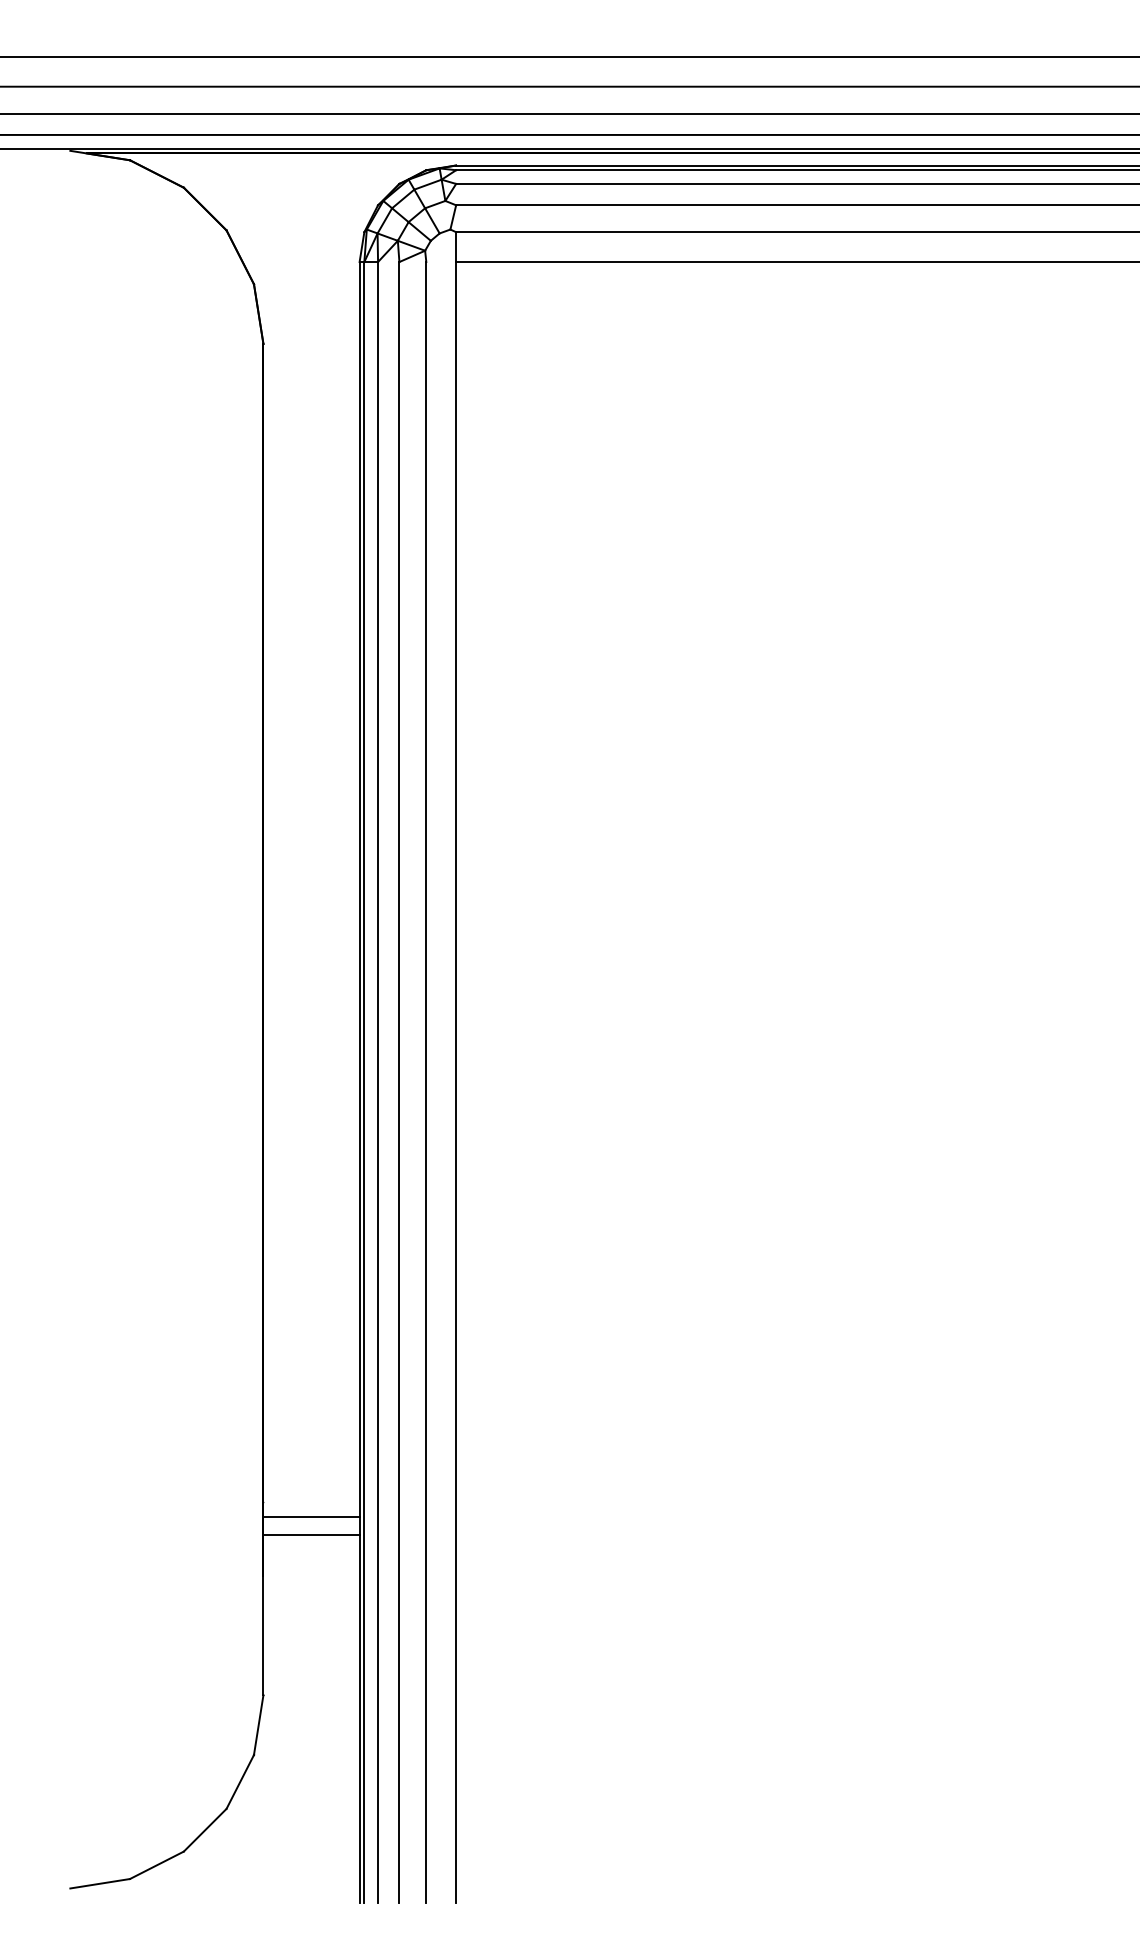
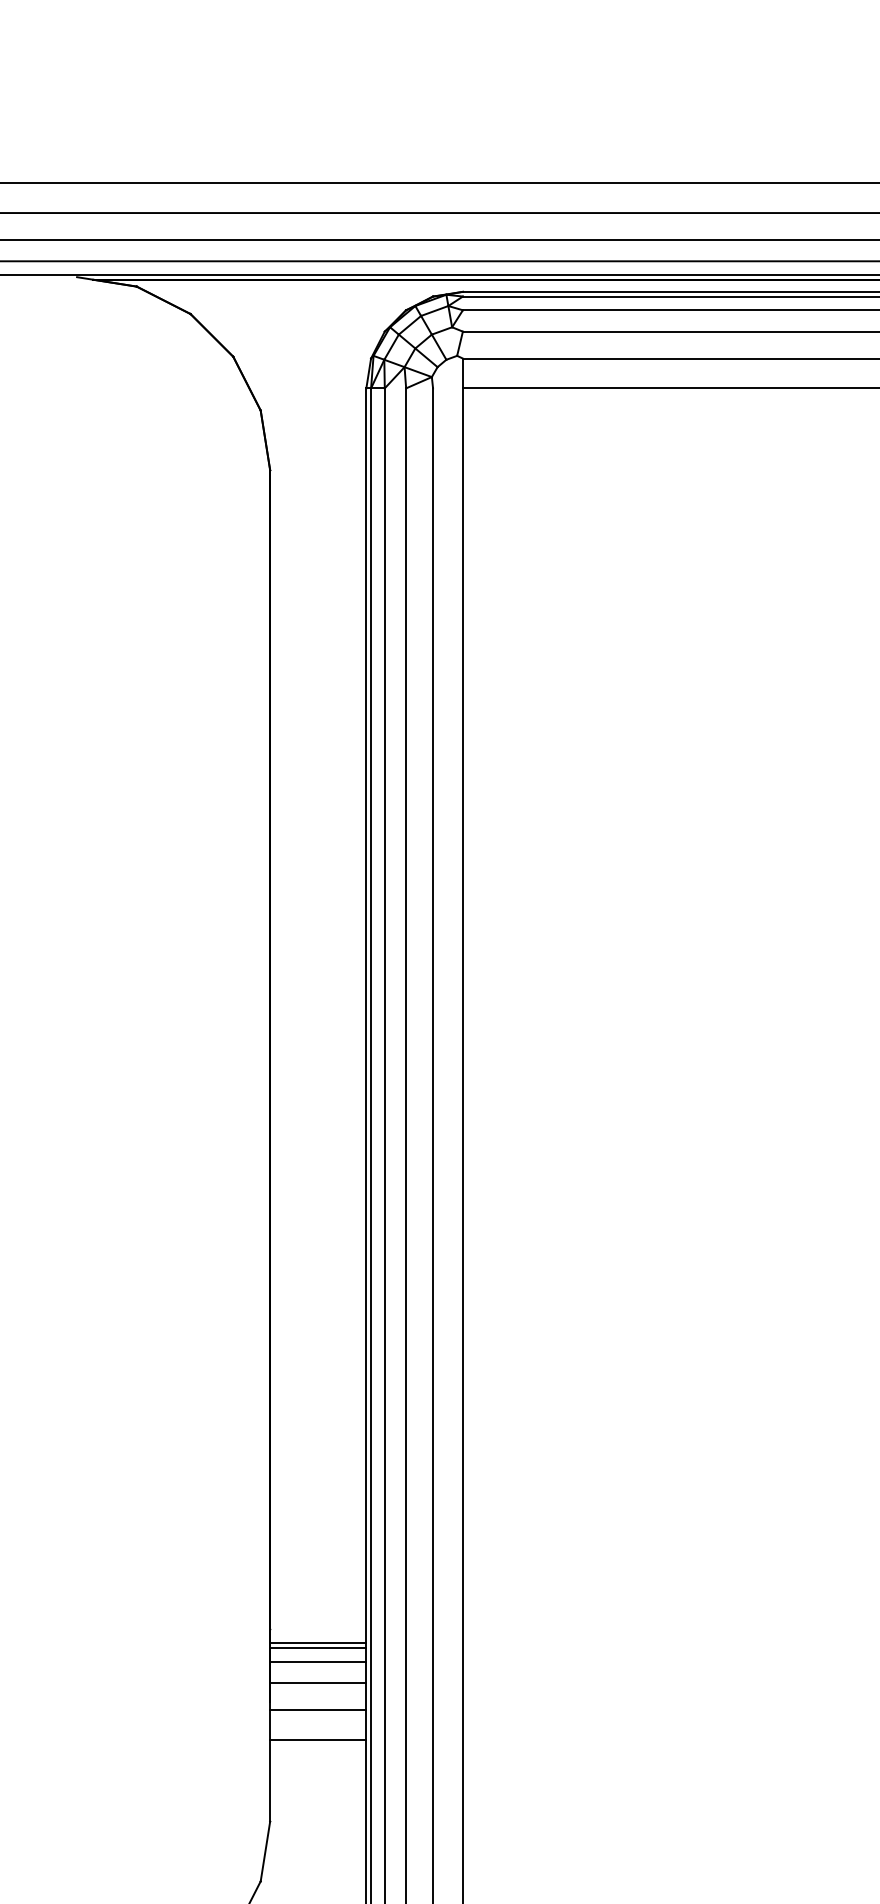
line: (311, 1521) -> (318, 1647), added
line: (311, 1556) -> (318, 1682), added
line: (311, 1583) -> (318, 1709), added
line: (311, 1613) -> (318, 1739), added

